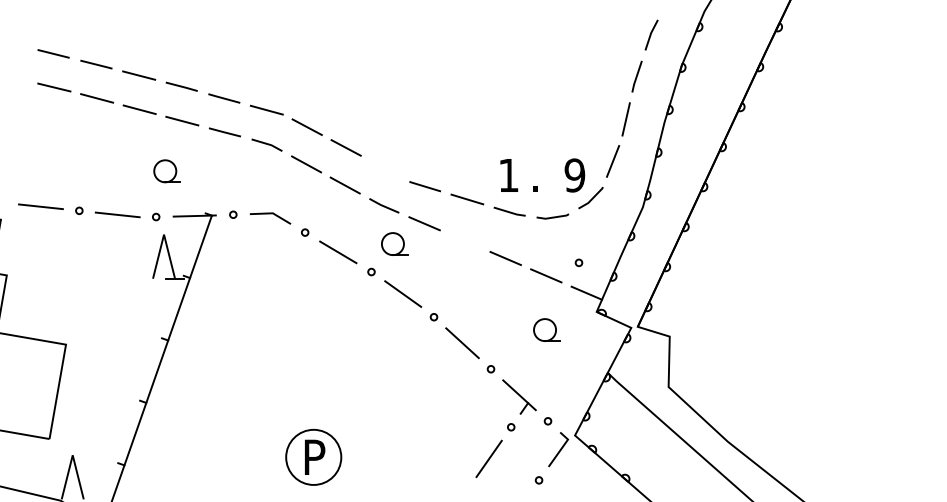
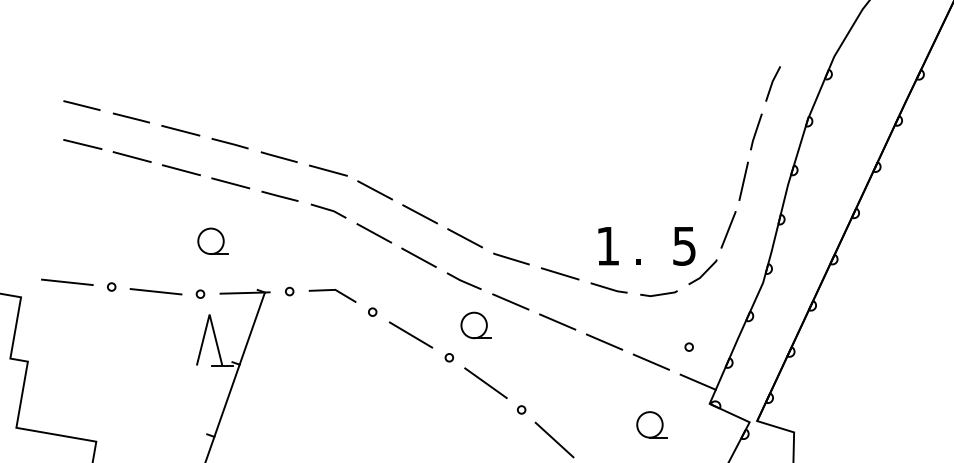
line: (384, 168) -> (464, 238), added
text: (574, 175) -> (684, 246), 9 -> 5
line: (464, 240) -> (556, 321), added

